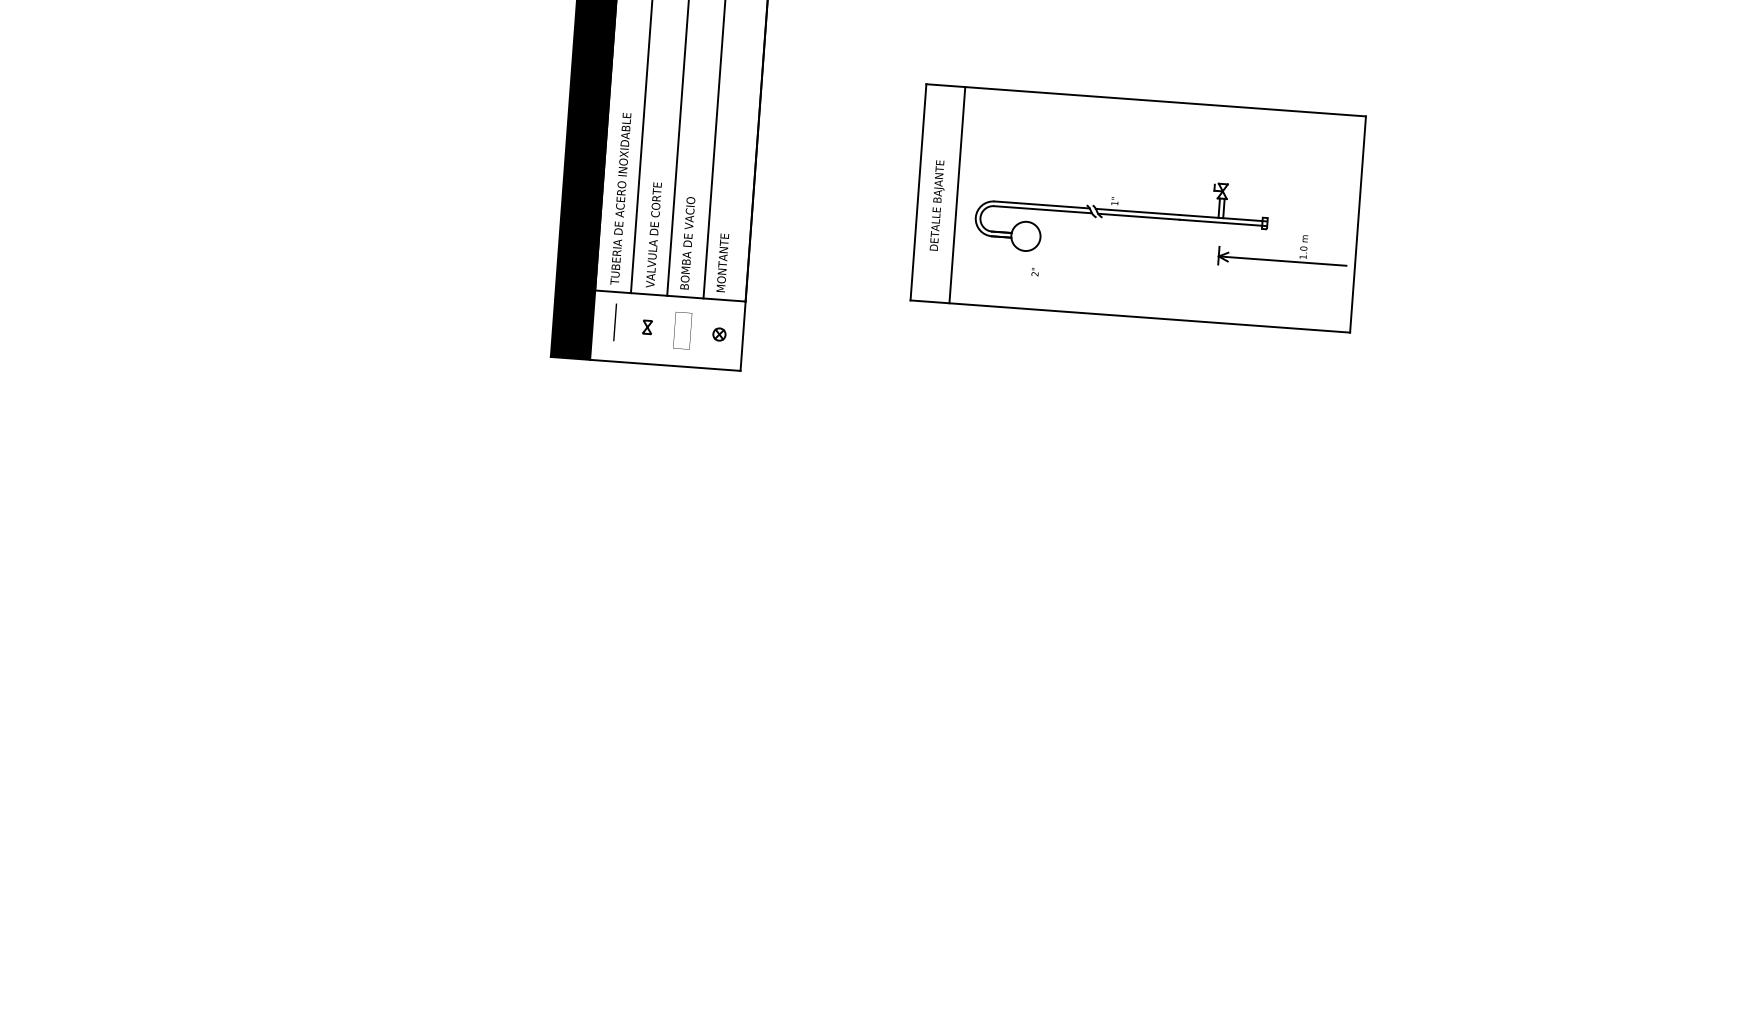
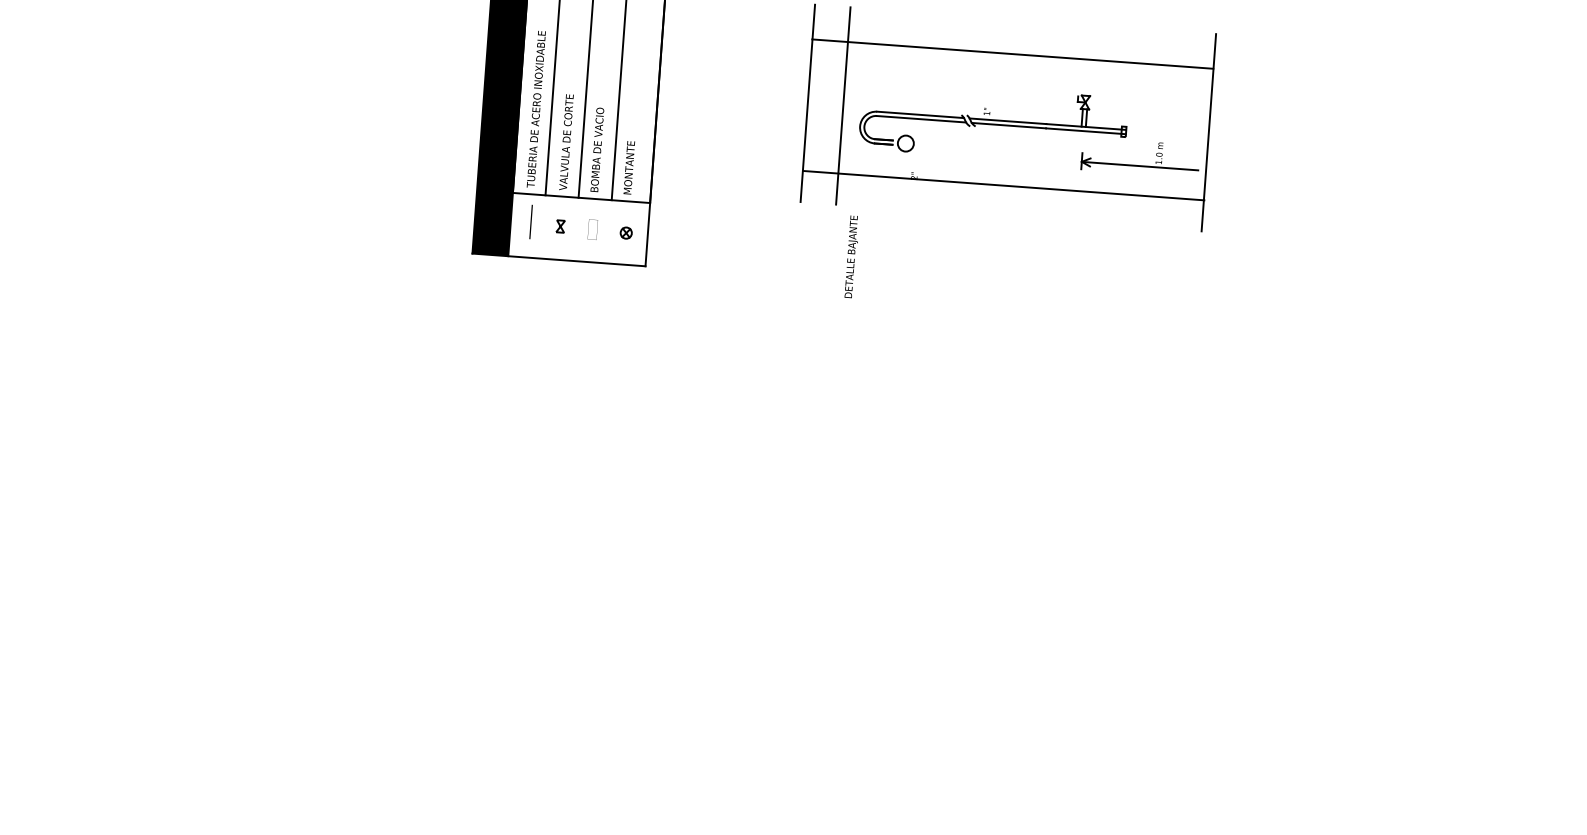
line: (1145, 100) -> (1012, 54), moved
text: (936, 205) -> (850, 256), moved
circle: (1025, 236) -> (905, 143), size x0.6
line: (1130, 316) -> (1004, 185), moved
part: (682, 330) -> (592, 229), size x0.6

